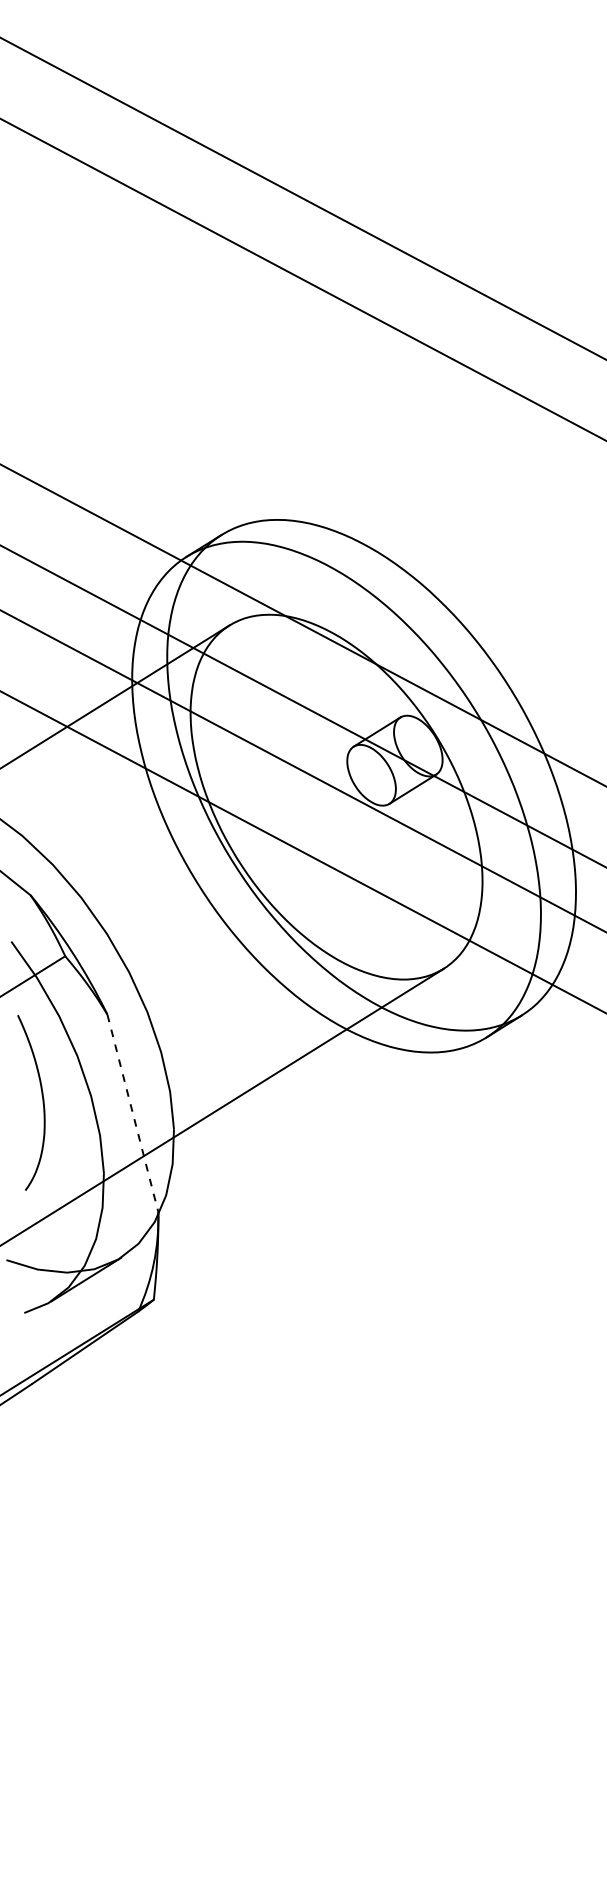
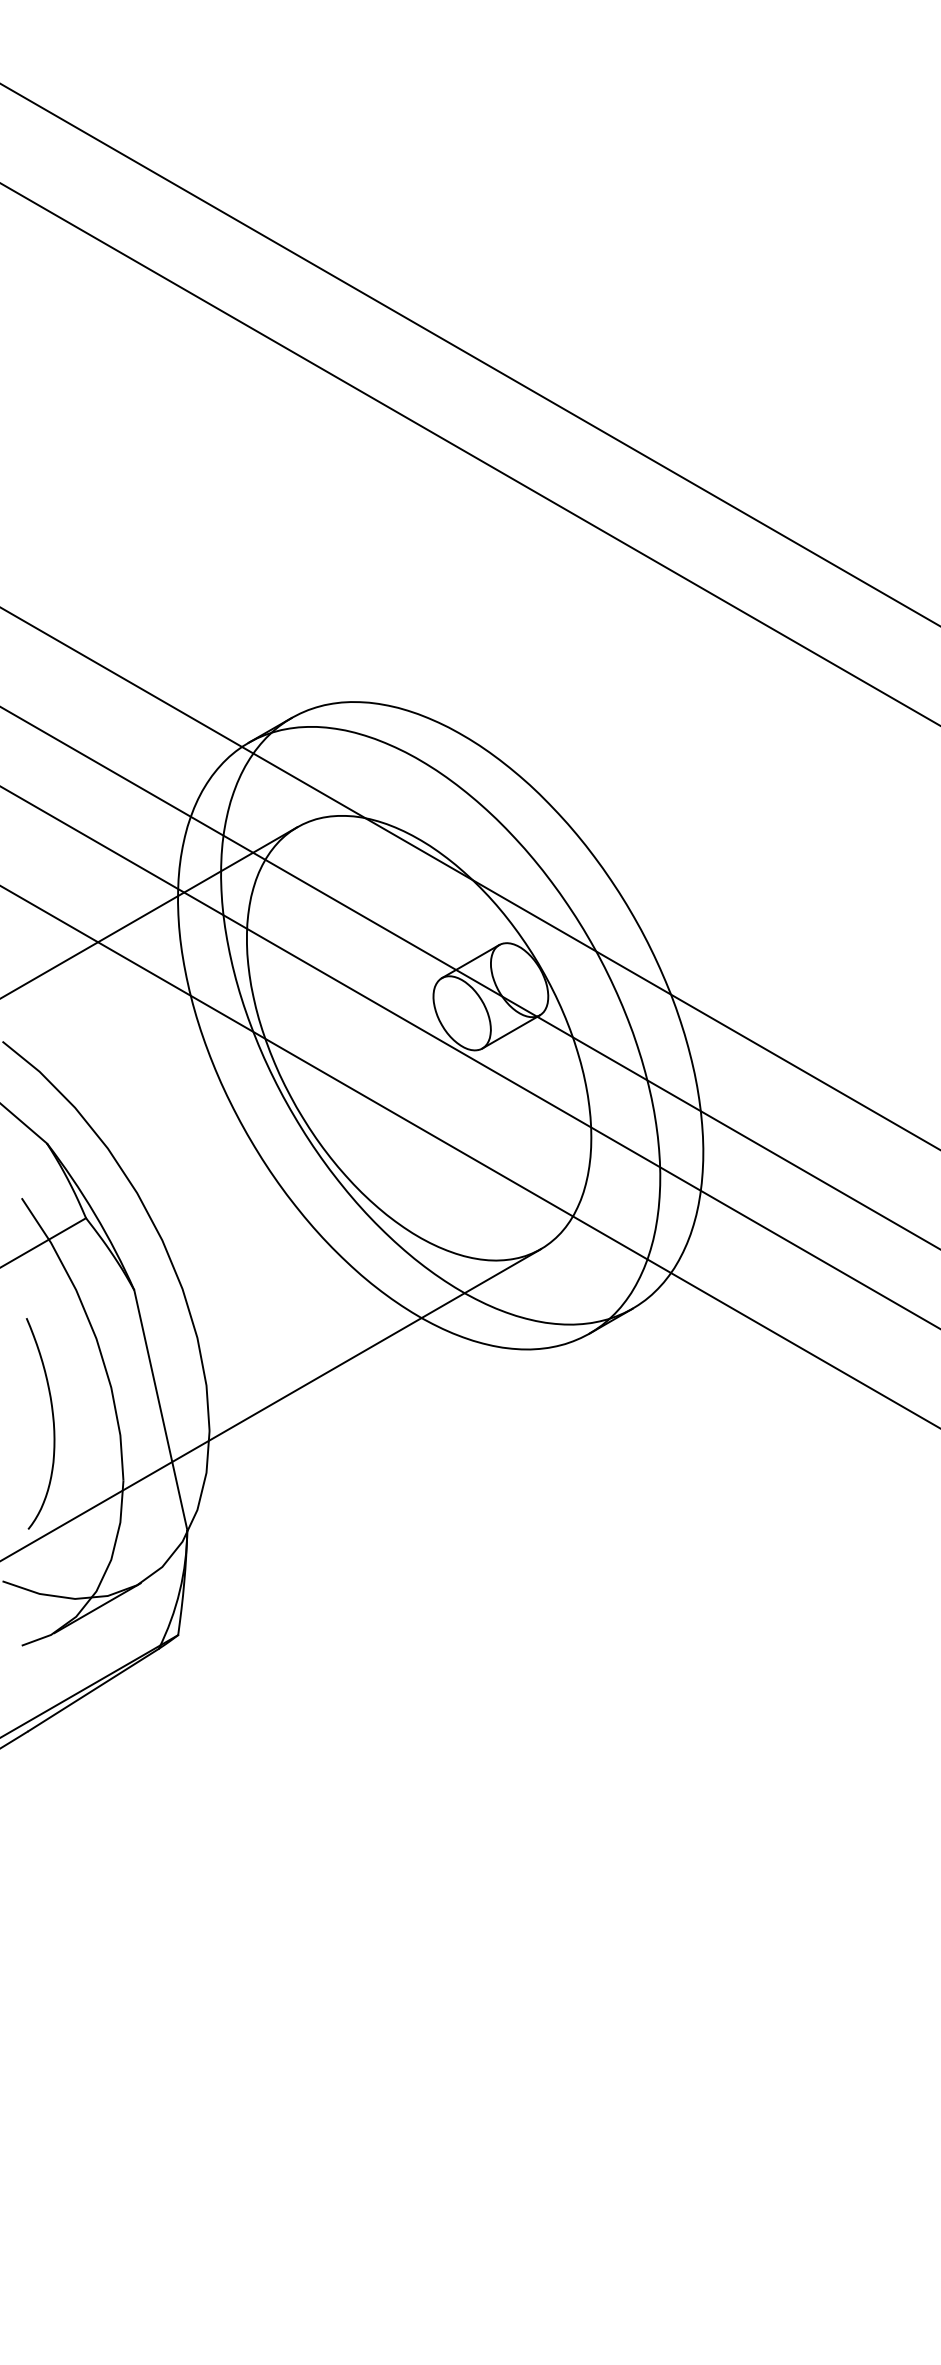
curve: (42, 1101) -> (52, 1422), moved
line: (132, 1113) -> (160, 1410), dashed -> solid

